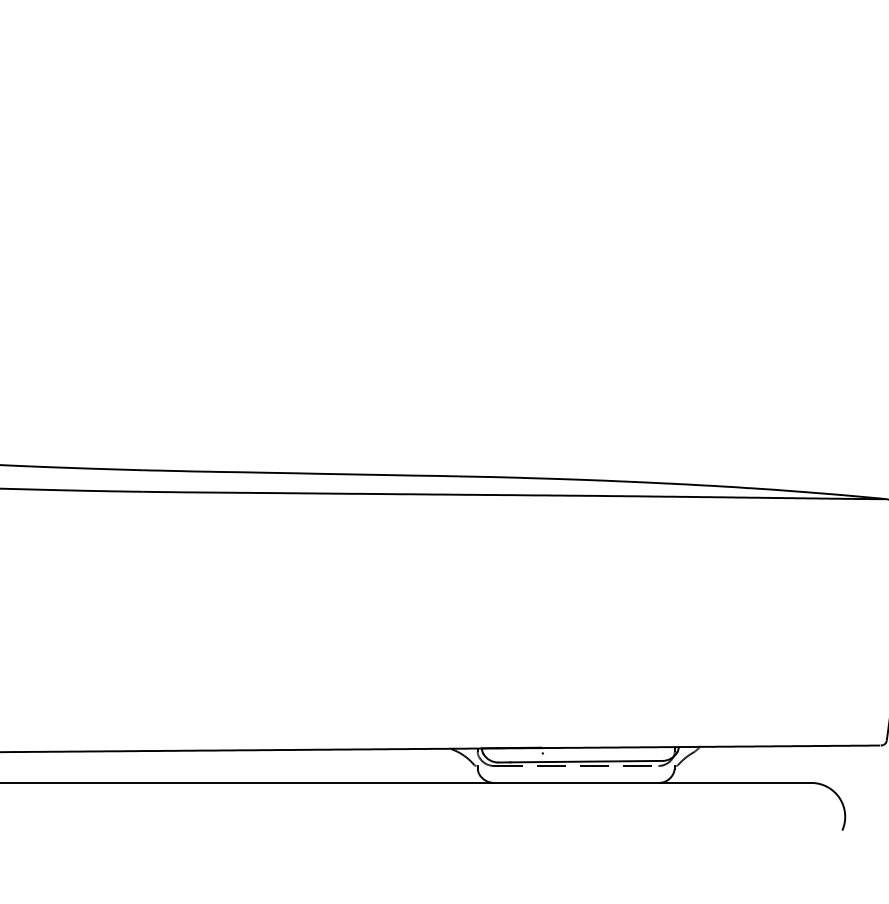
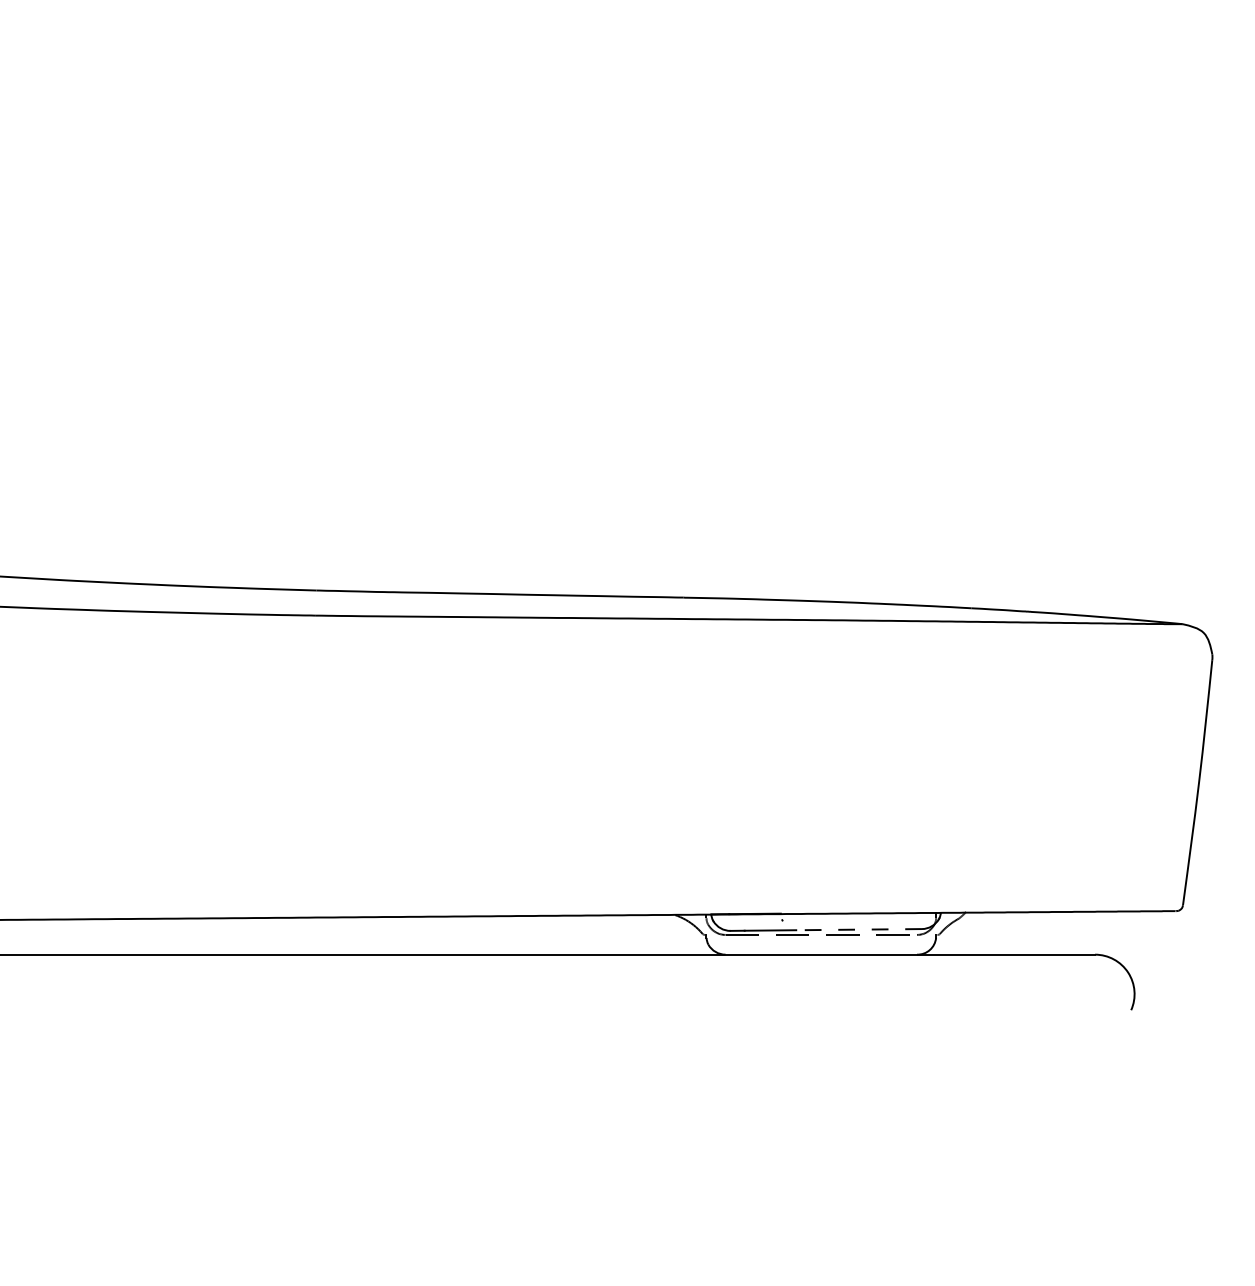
line: (609, 761) -> (859, 929), solid -> dashed

